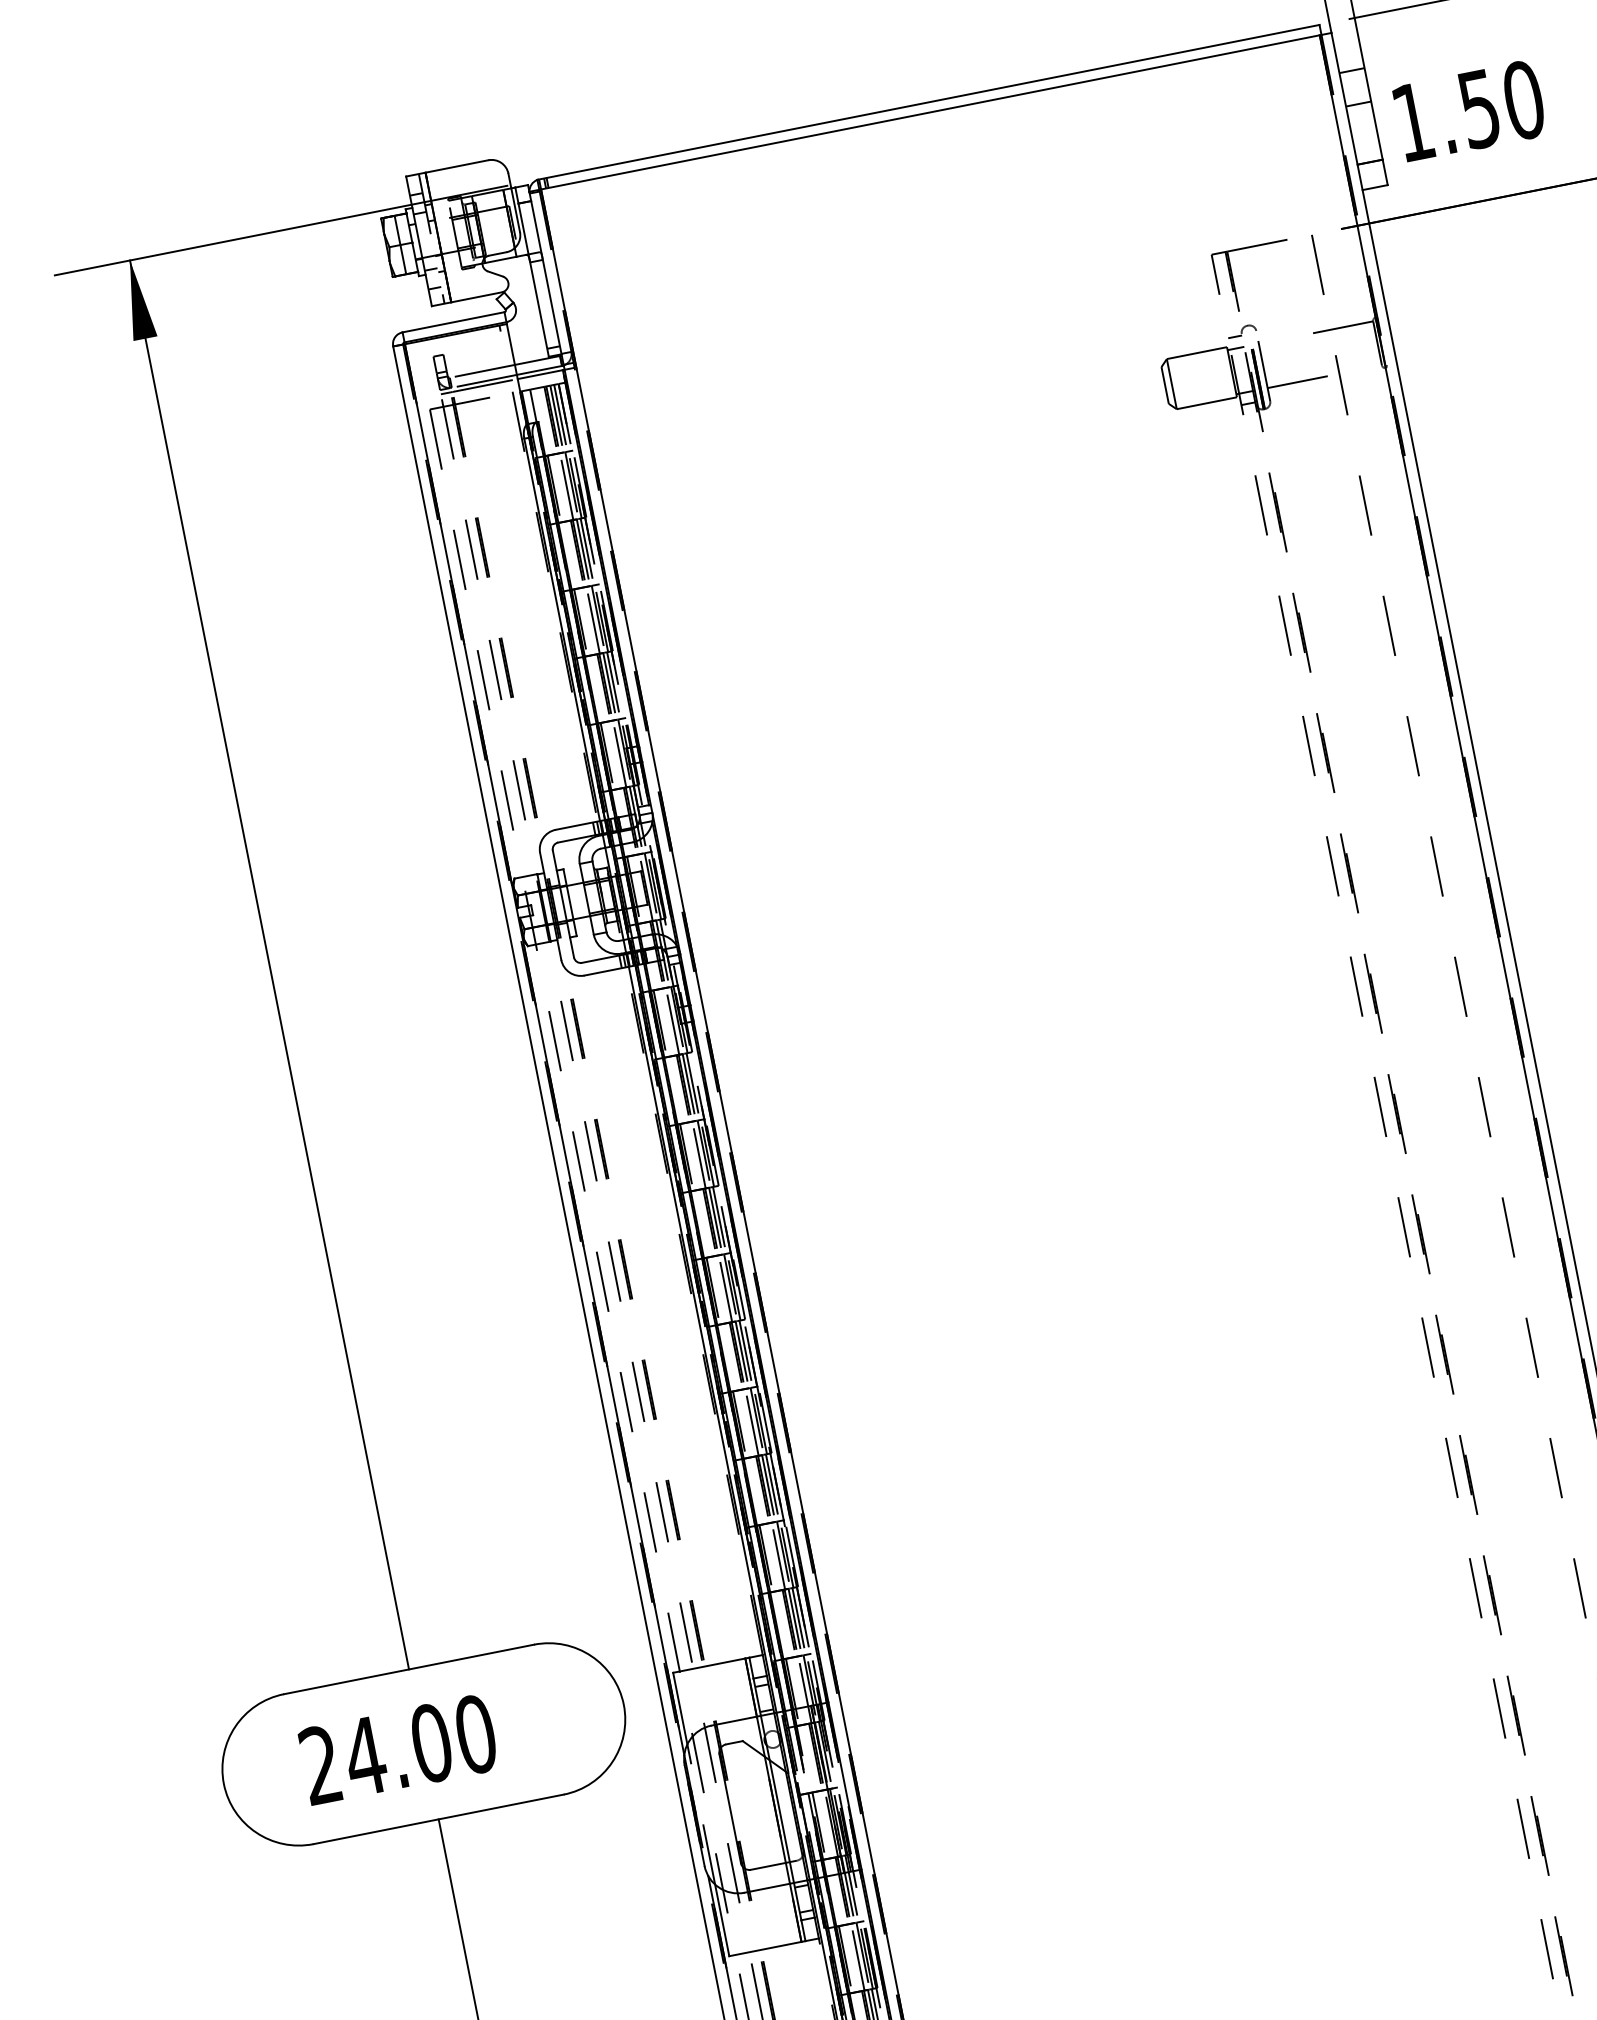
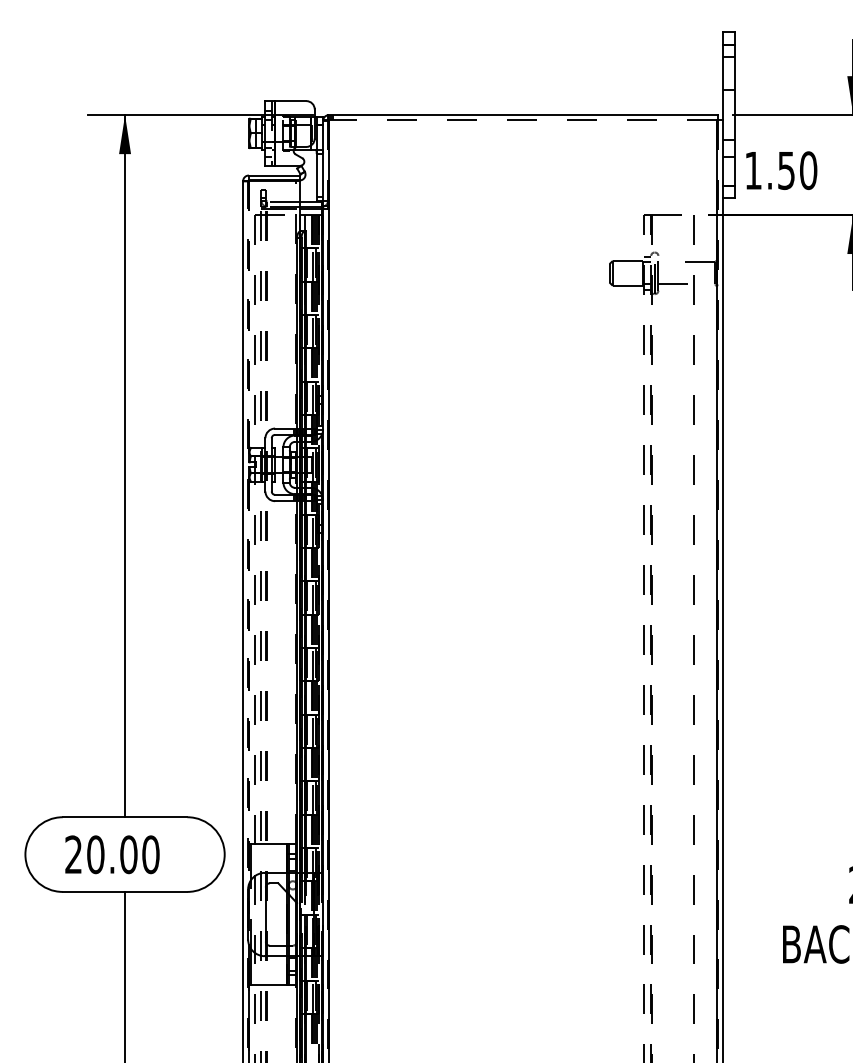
line: (929, 113) -> (522, 120), solid -> dashed
line: (543, 1048) -> (248, 532), solid -> dashed
text: (364, 1755) -> (95, 854), 24.00 -> 20.00

